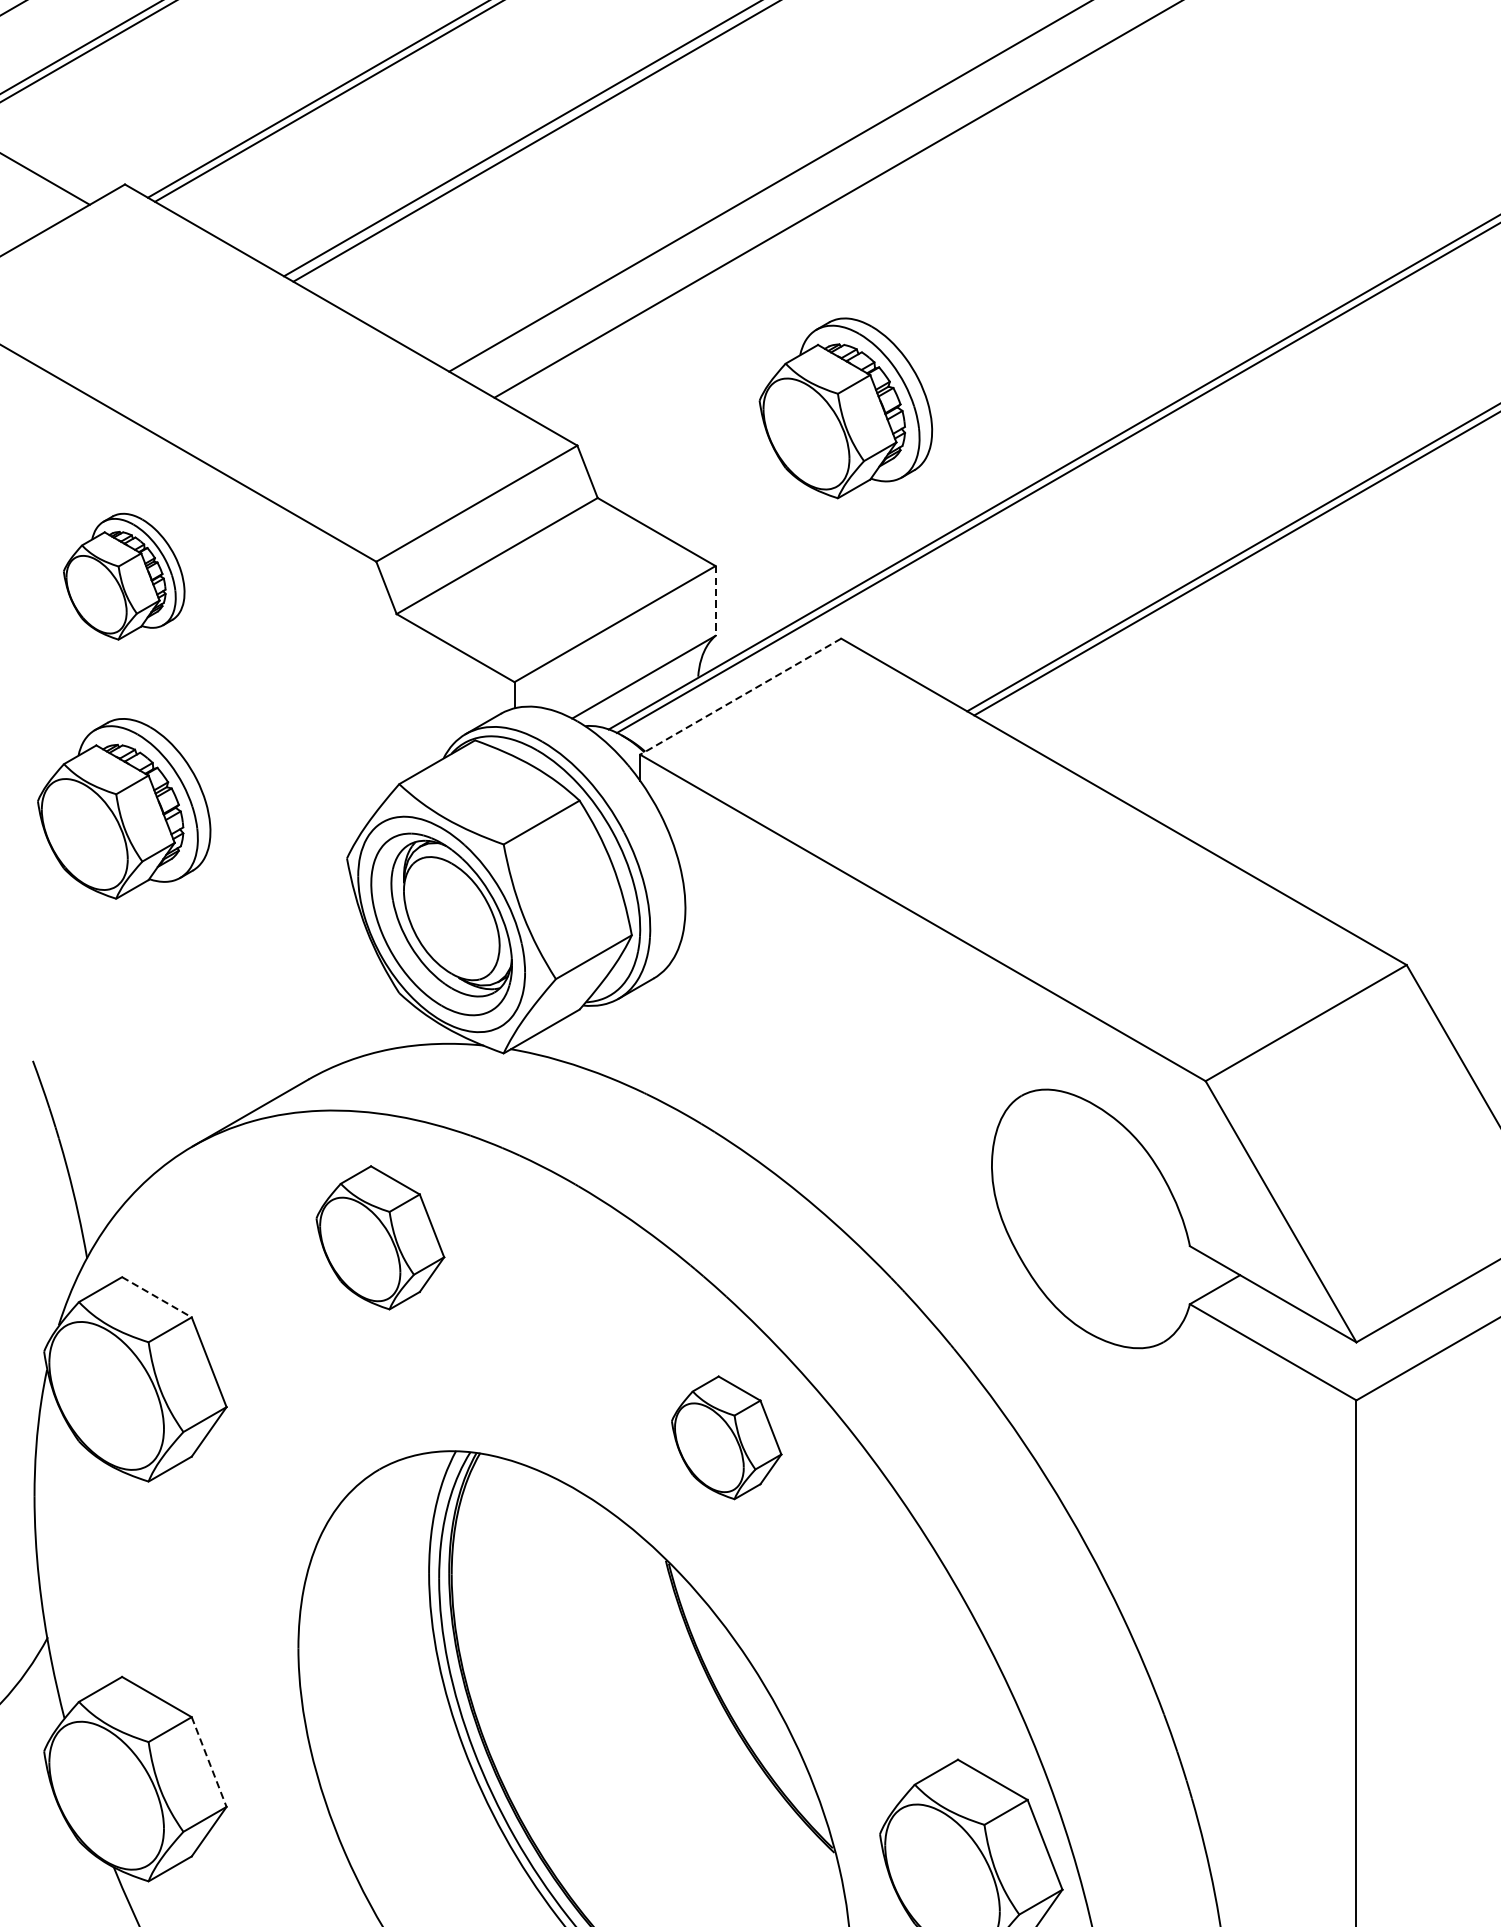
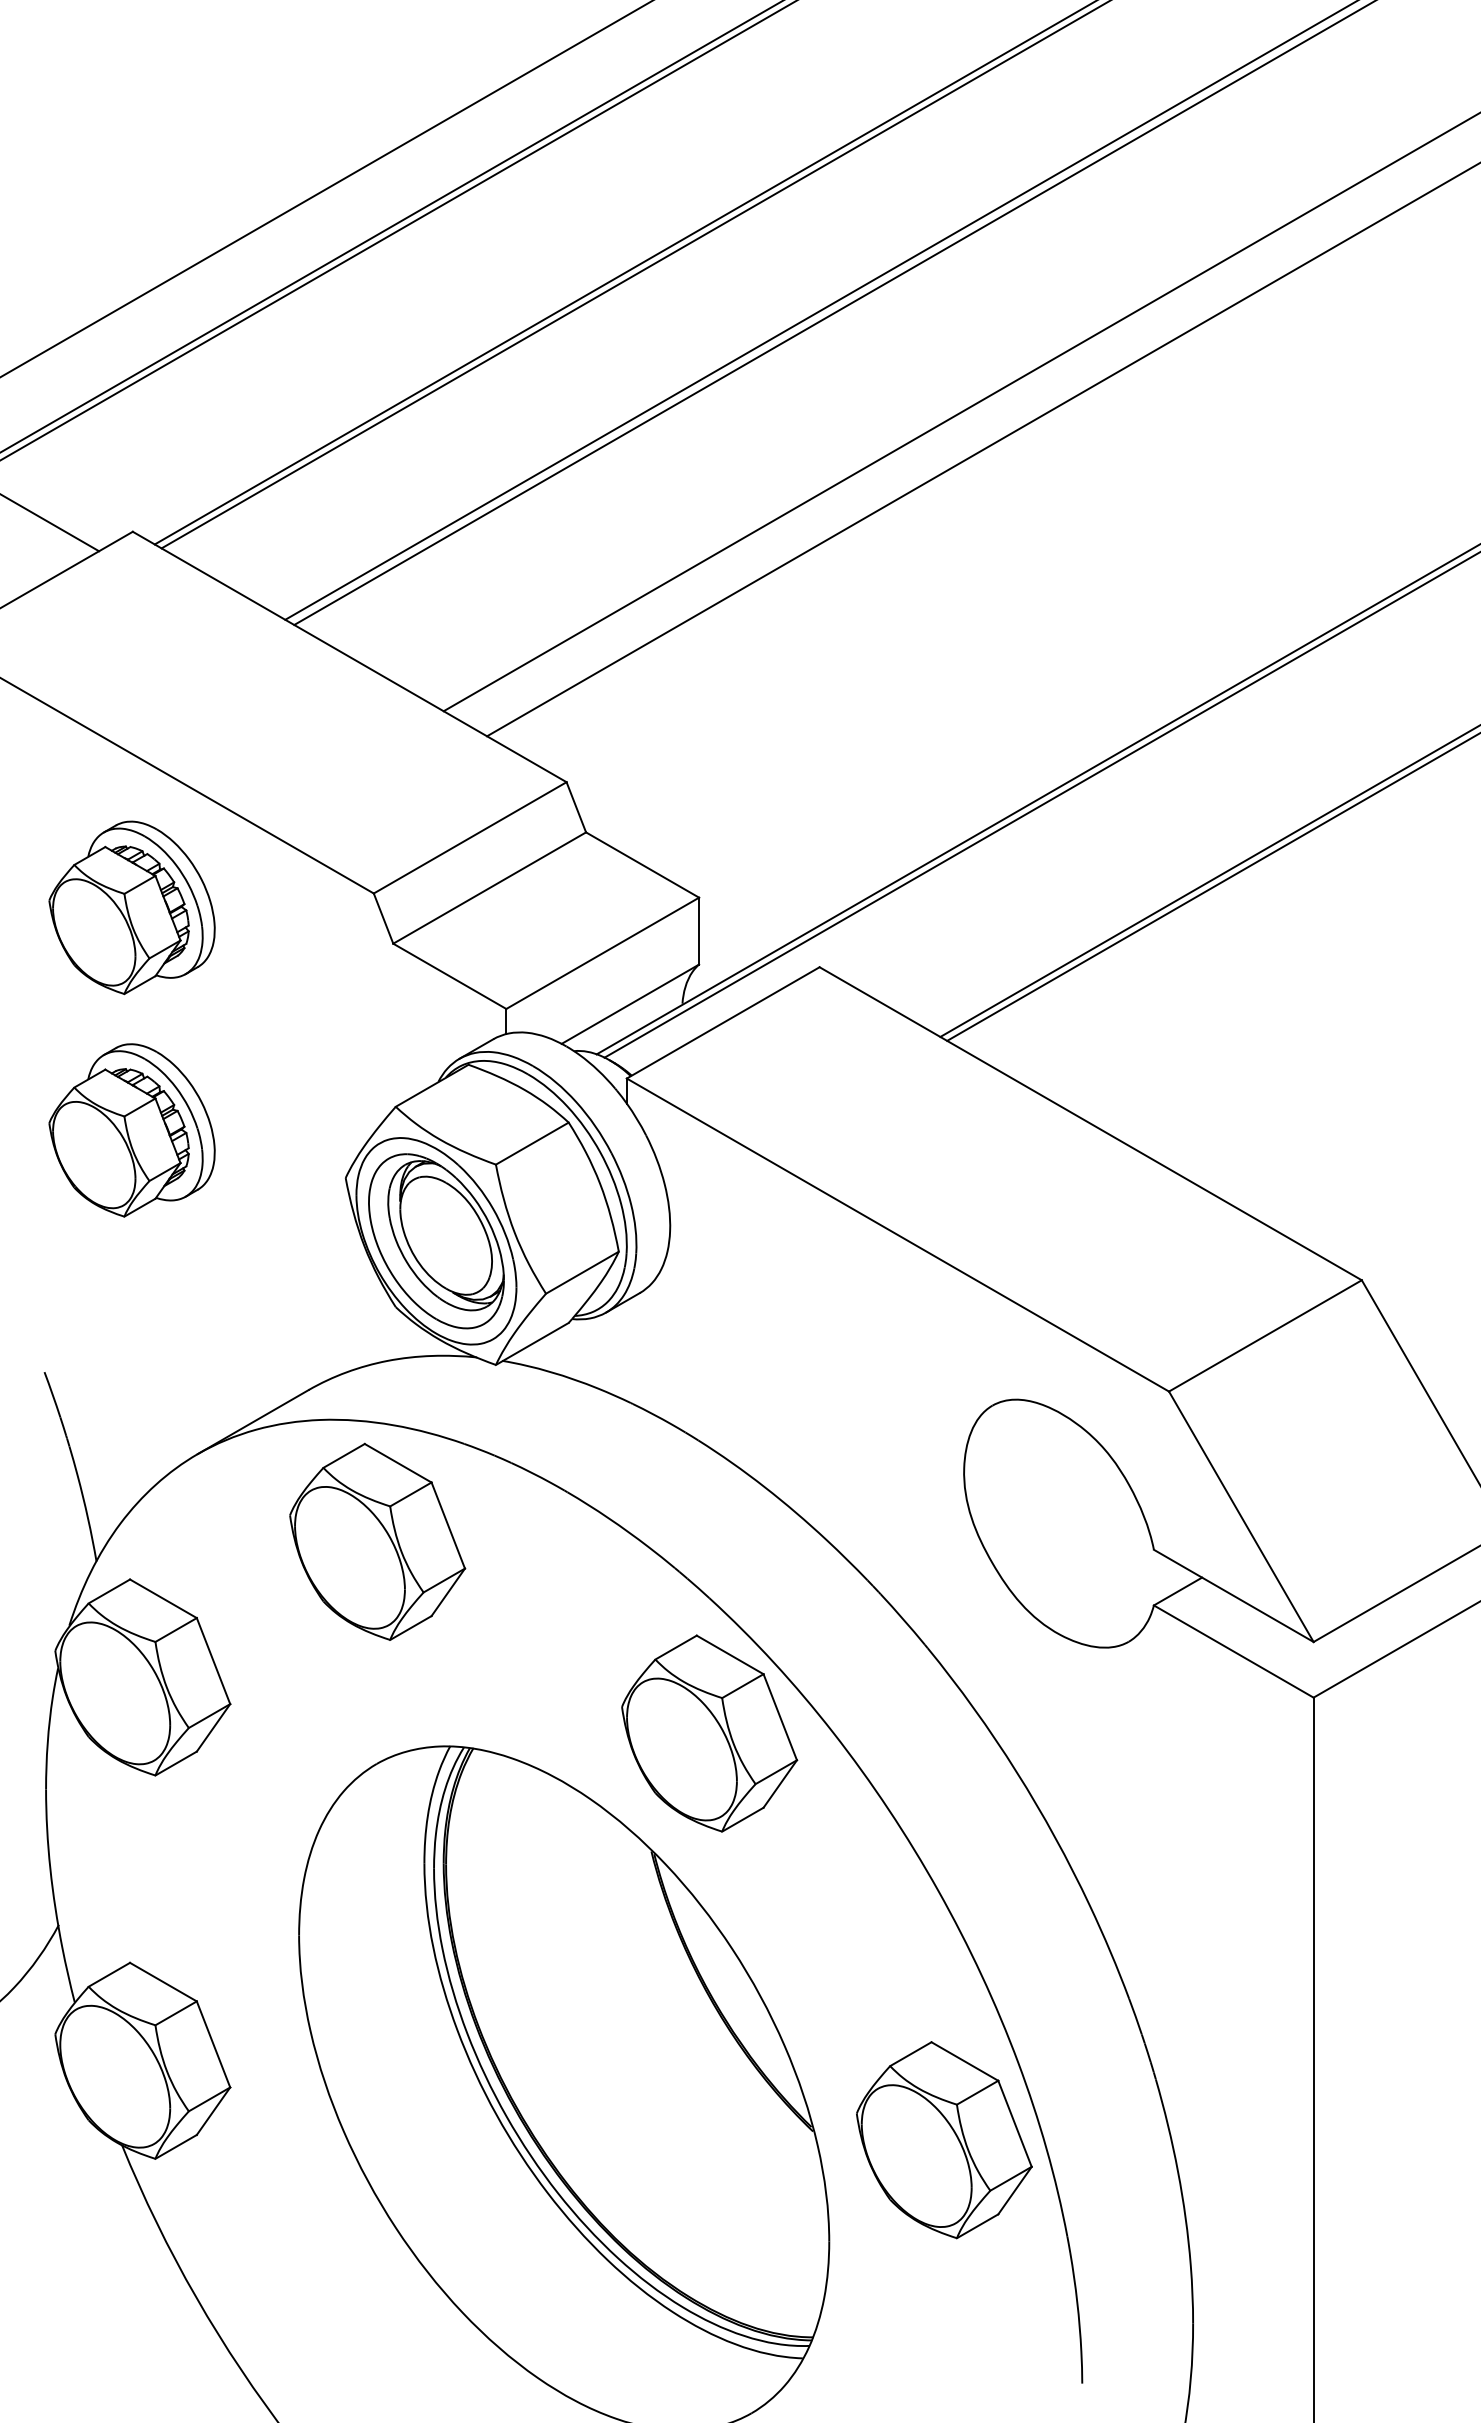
part: (845, 408) -> (823, 746), removed
part: (123, 576) -> (131, 907), size x1.43
line: (715, 601) -> (699, 931), dashed -> solid
line: (739, 697) -> (722, 1023), dashed -> solid
part: (380, 1237) -> (377, 1541), size x1.43
line: (156, 1296) -> (163, 1598), dashed -> solid
part: (726, 1437) -> (709, 1733), size x1.67
line: (209, 1762) -> (213, 2044), dashed -> solid

